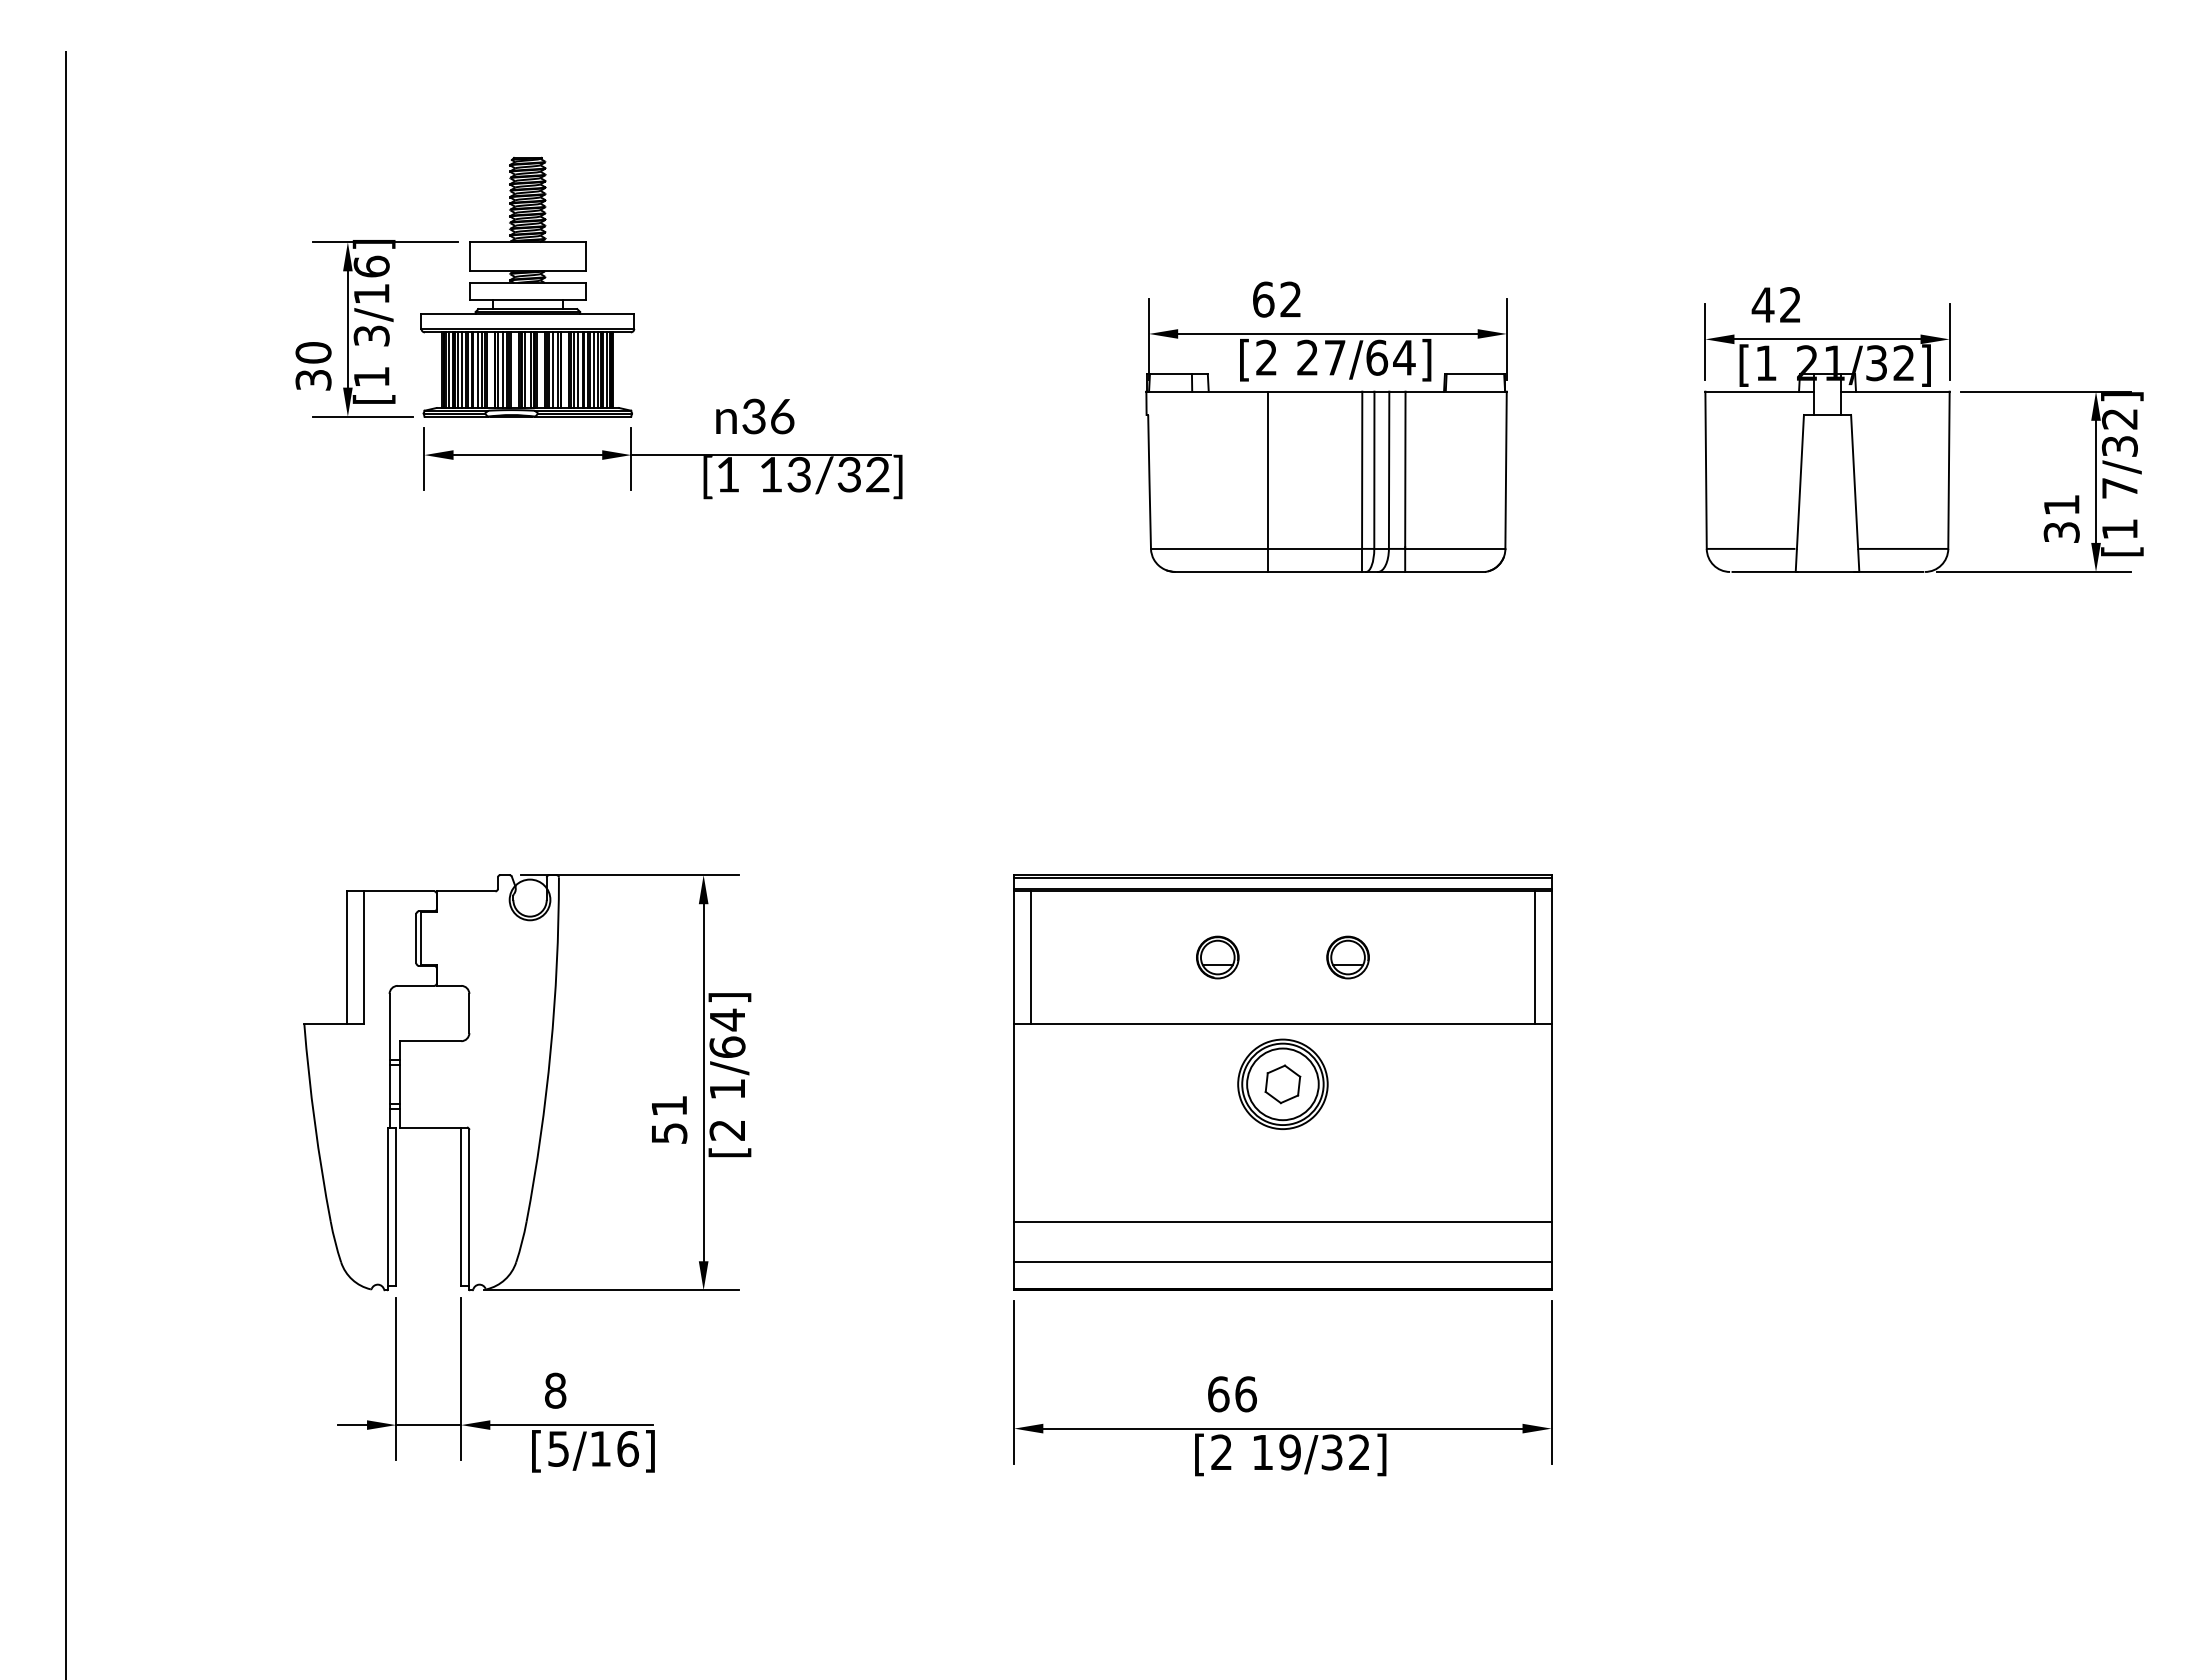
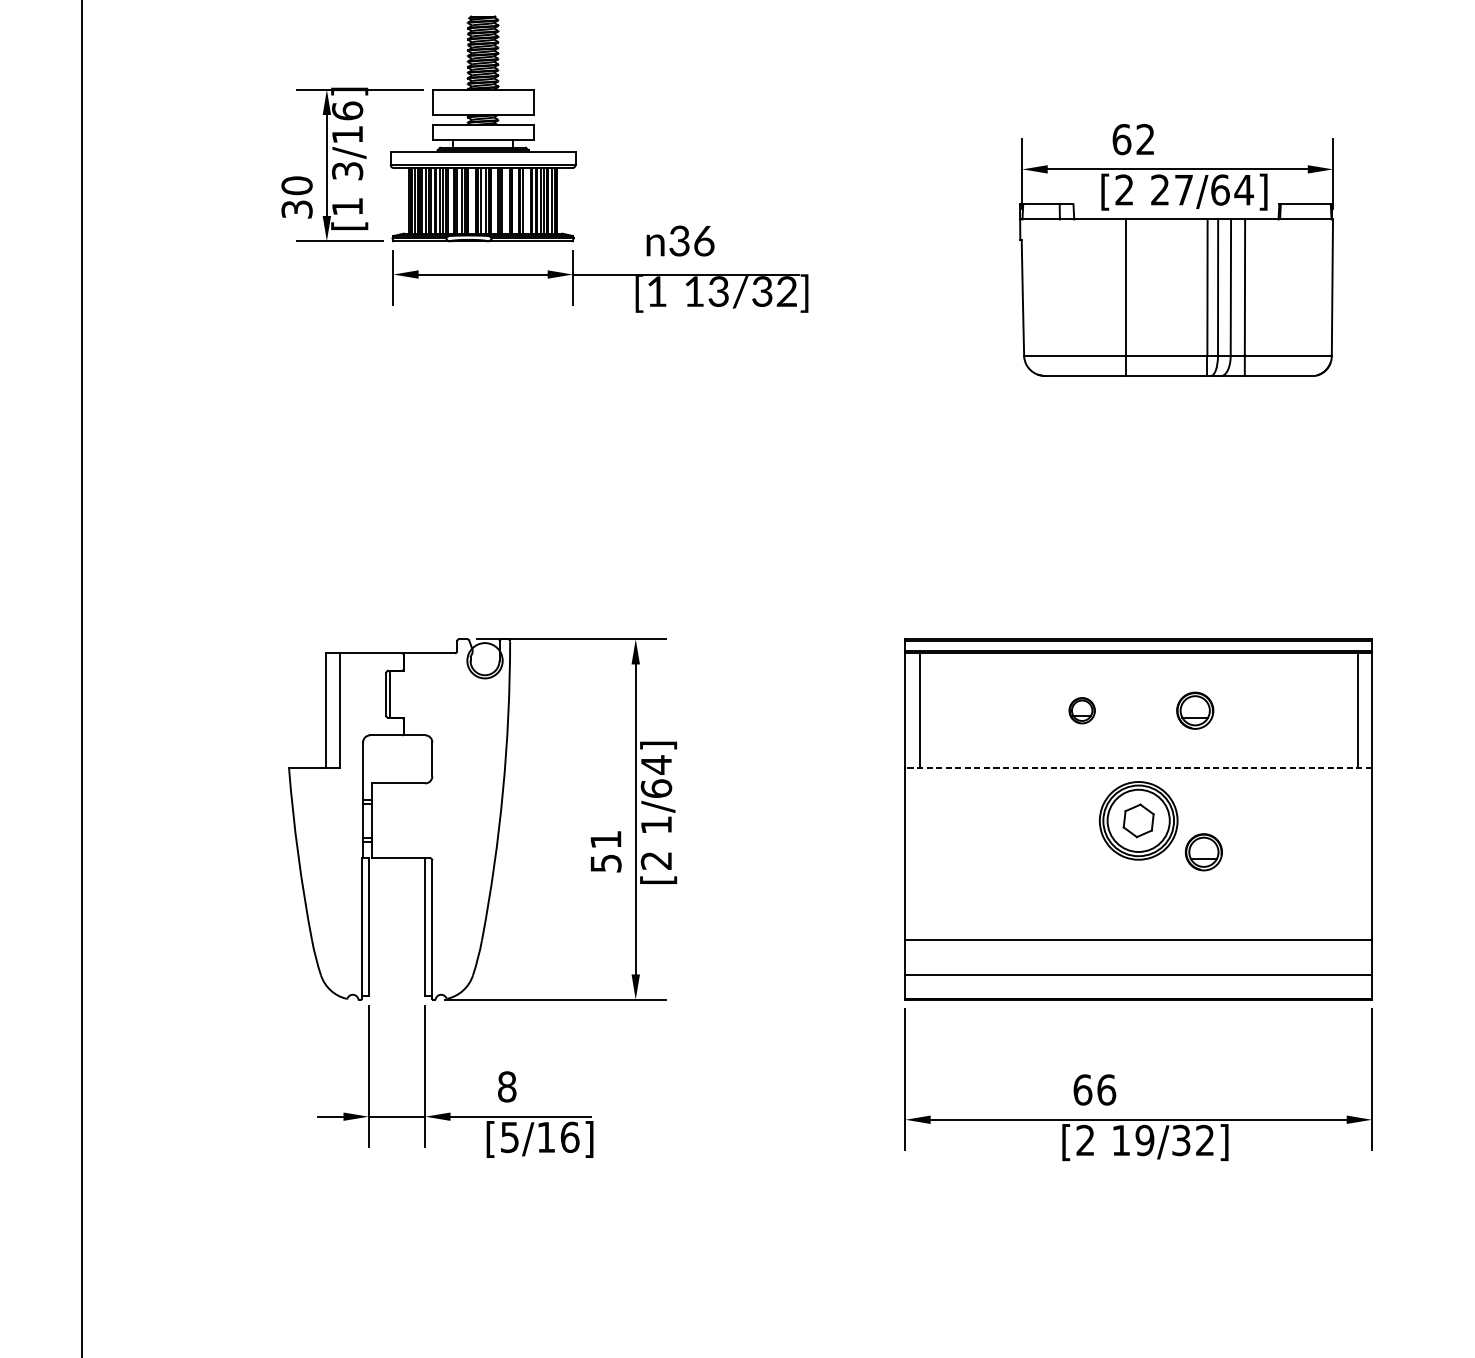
line: (553, 370) -> (505, 201), removed
line: (578, 370) -> (527, 201), removed
part: (1217, 957) -> (1081, 710), size x0.7
line: (1282, 1023) -> (1138, 768), solid -> dashed
part: (1357, 1120) -> (1203, 852), added

